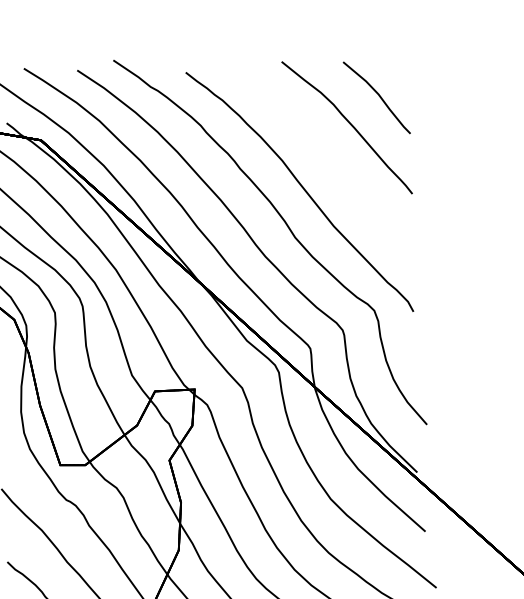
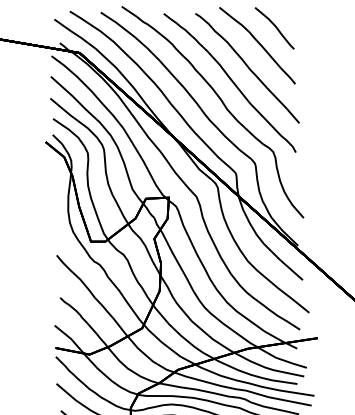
part: (330, 166) -> (247, 68), added

